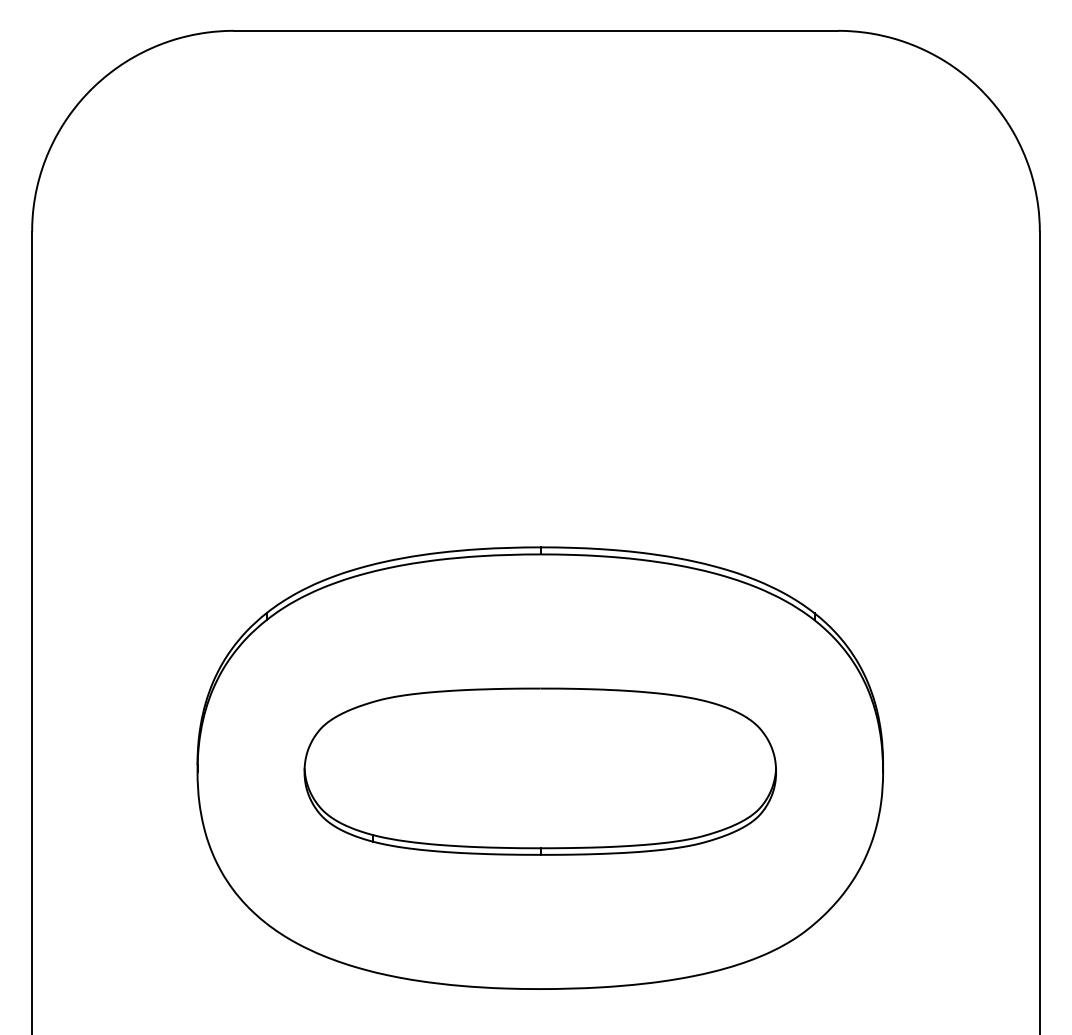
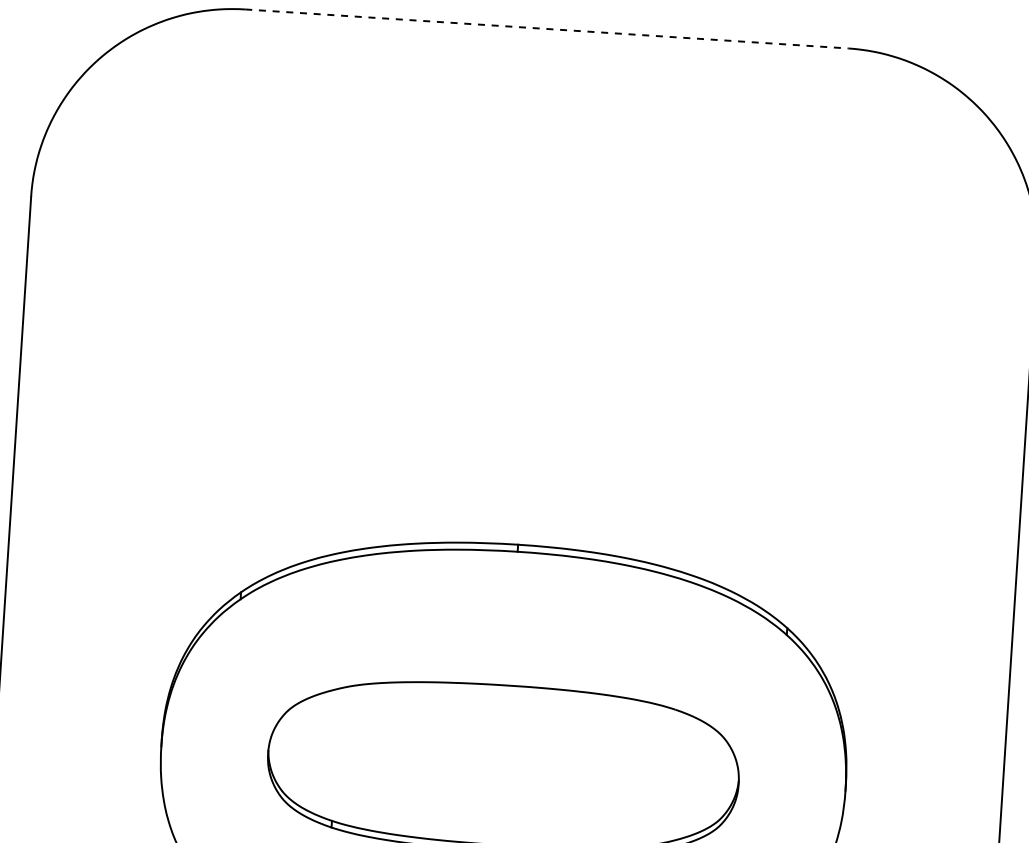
line: (536, 30) -> (547, 28), solid -> dashed

